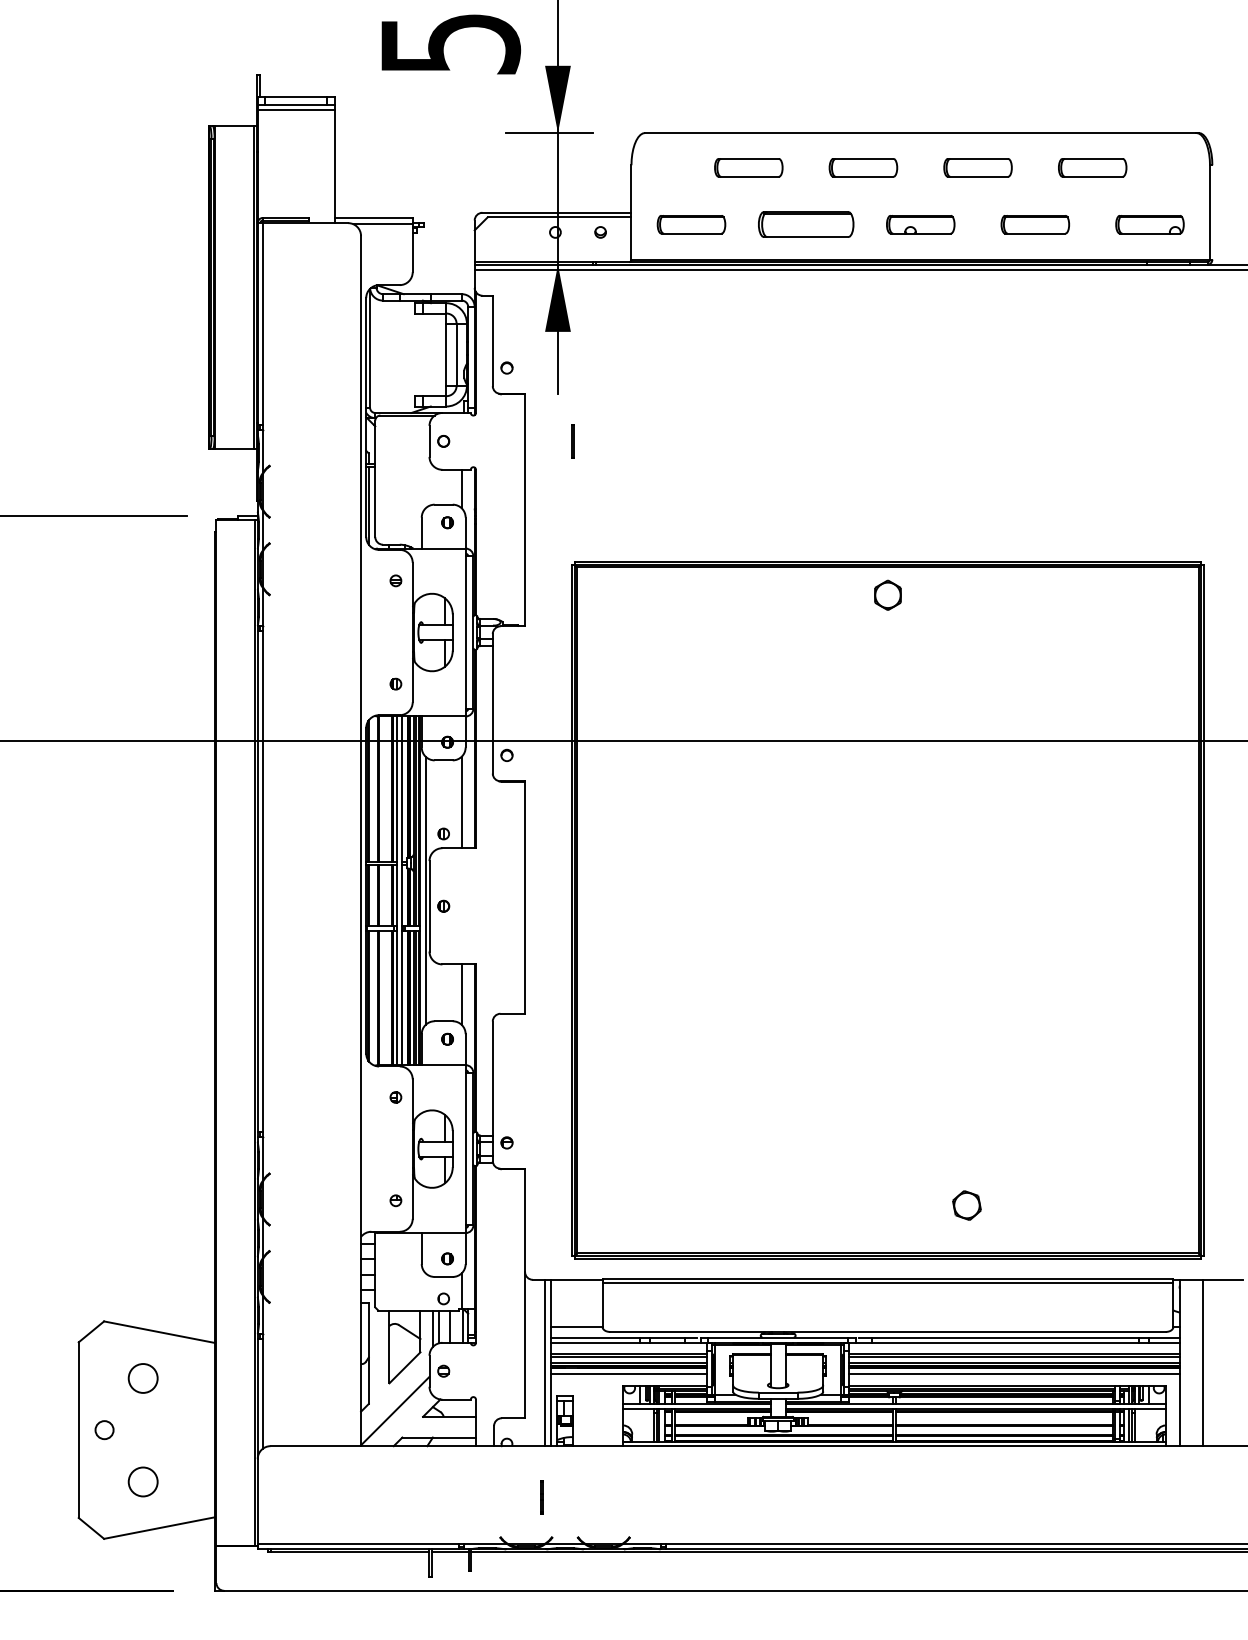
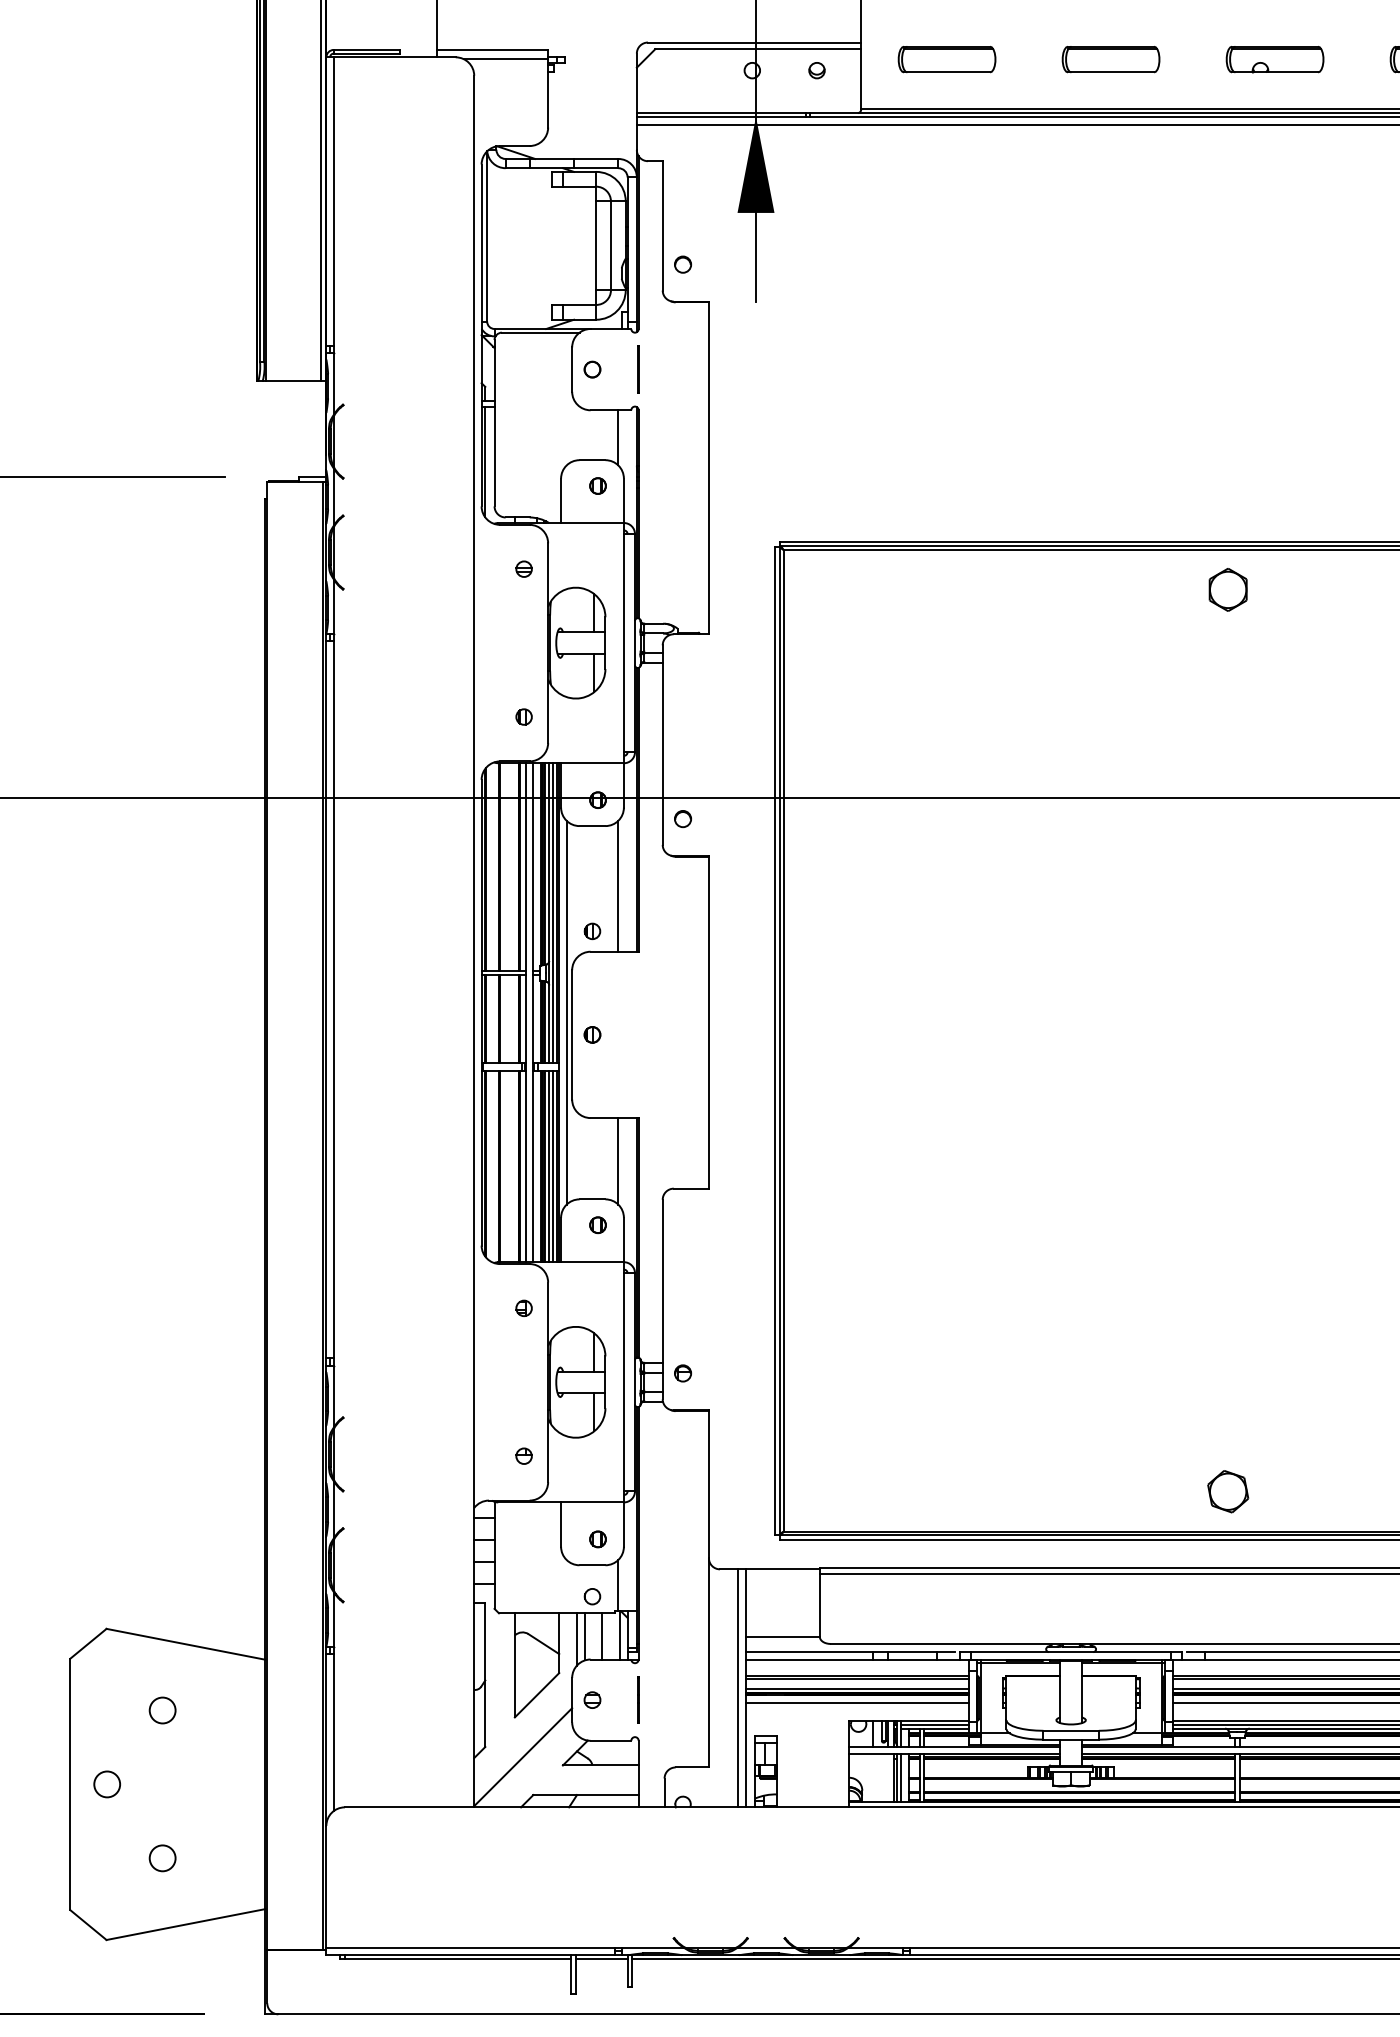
part: (805, 224) -> (1110, 59), size x0.71
line: (572, 441) -> (637, 369), moved
part: (966, 1205) -> (1227, 1491), moved
circle: (143, 1378) -> (162, 1710), size x0.62
circle: (143, 1481) -> (162, 1857), size x0.62
line: (541, 1497) -> (637, 1700), moved

